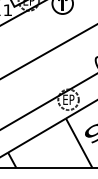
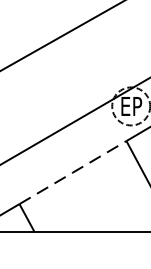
line: (37, 135) -> (73, 172), solid -> dashed

